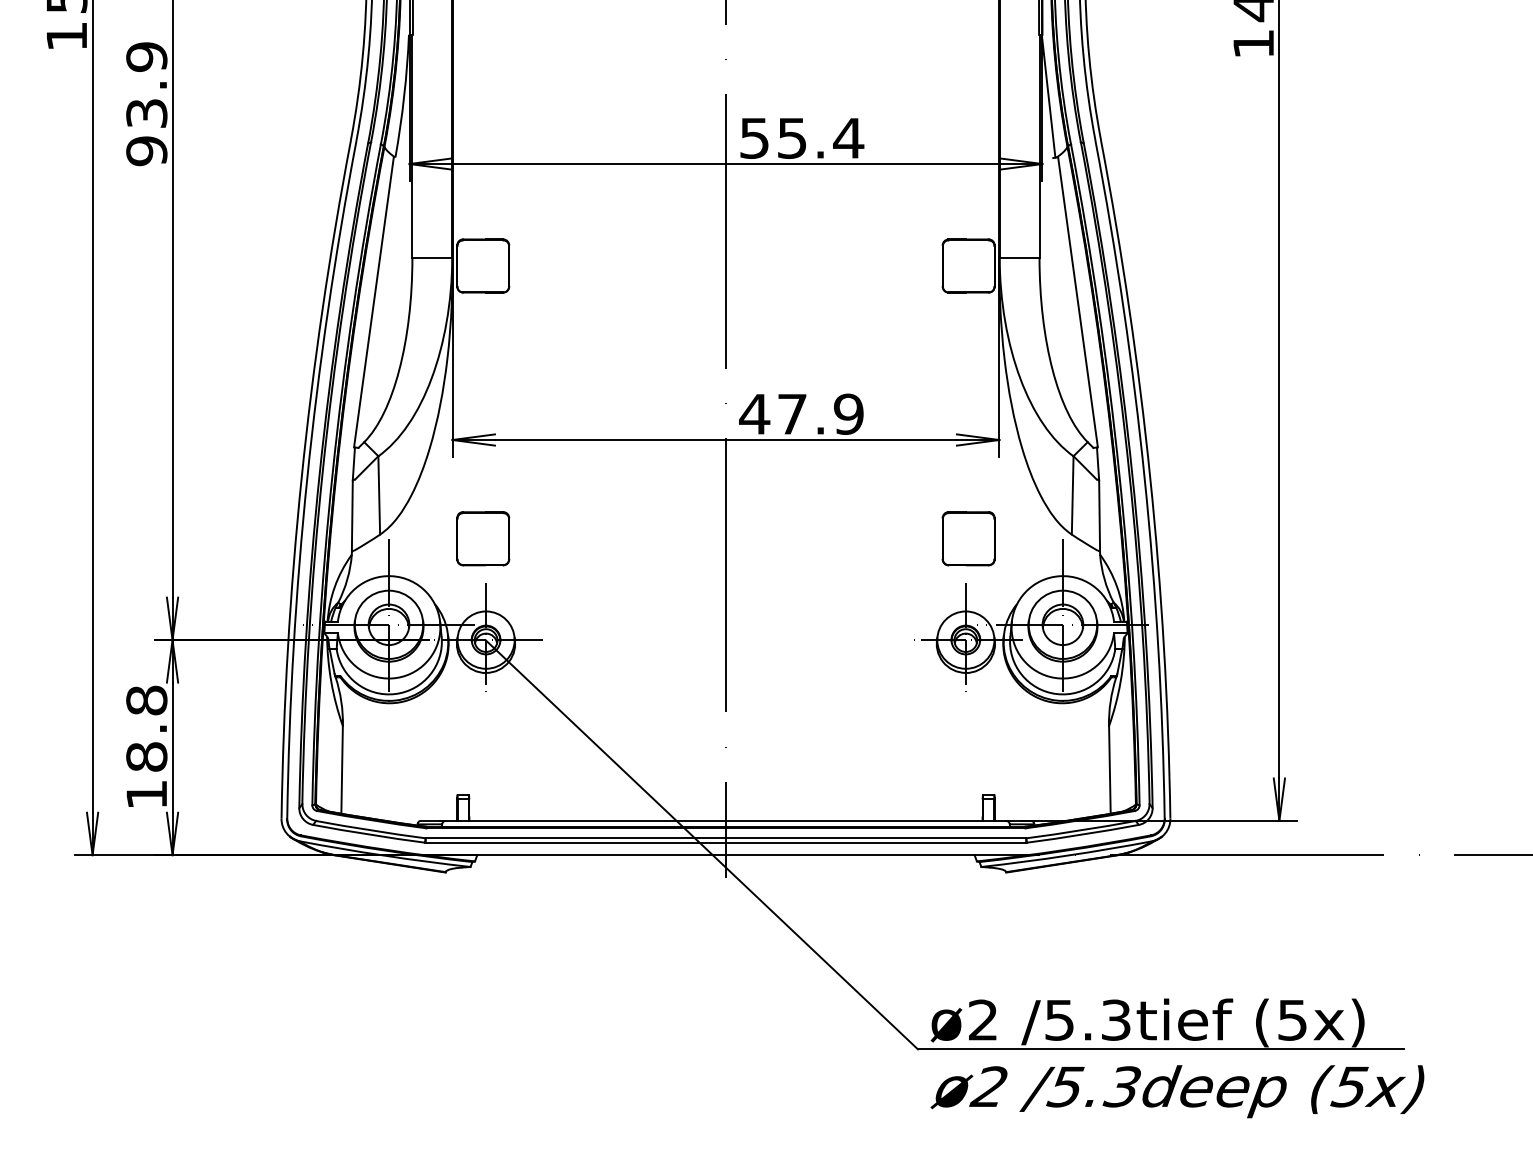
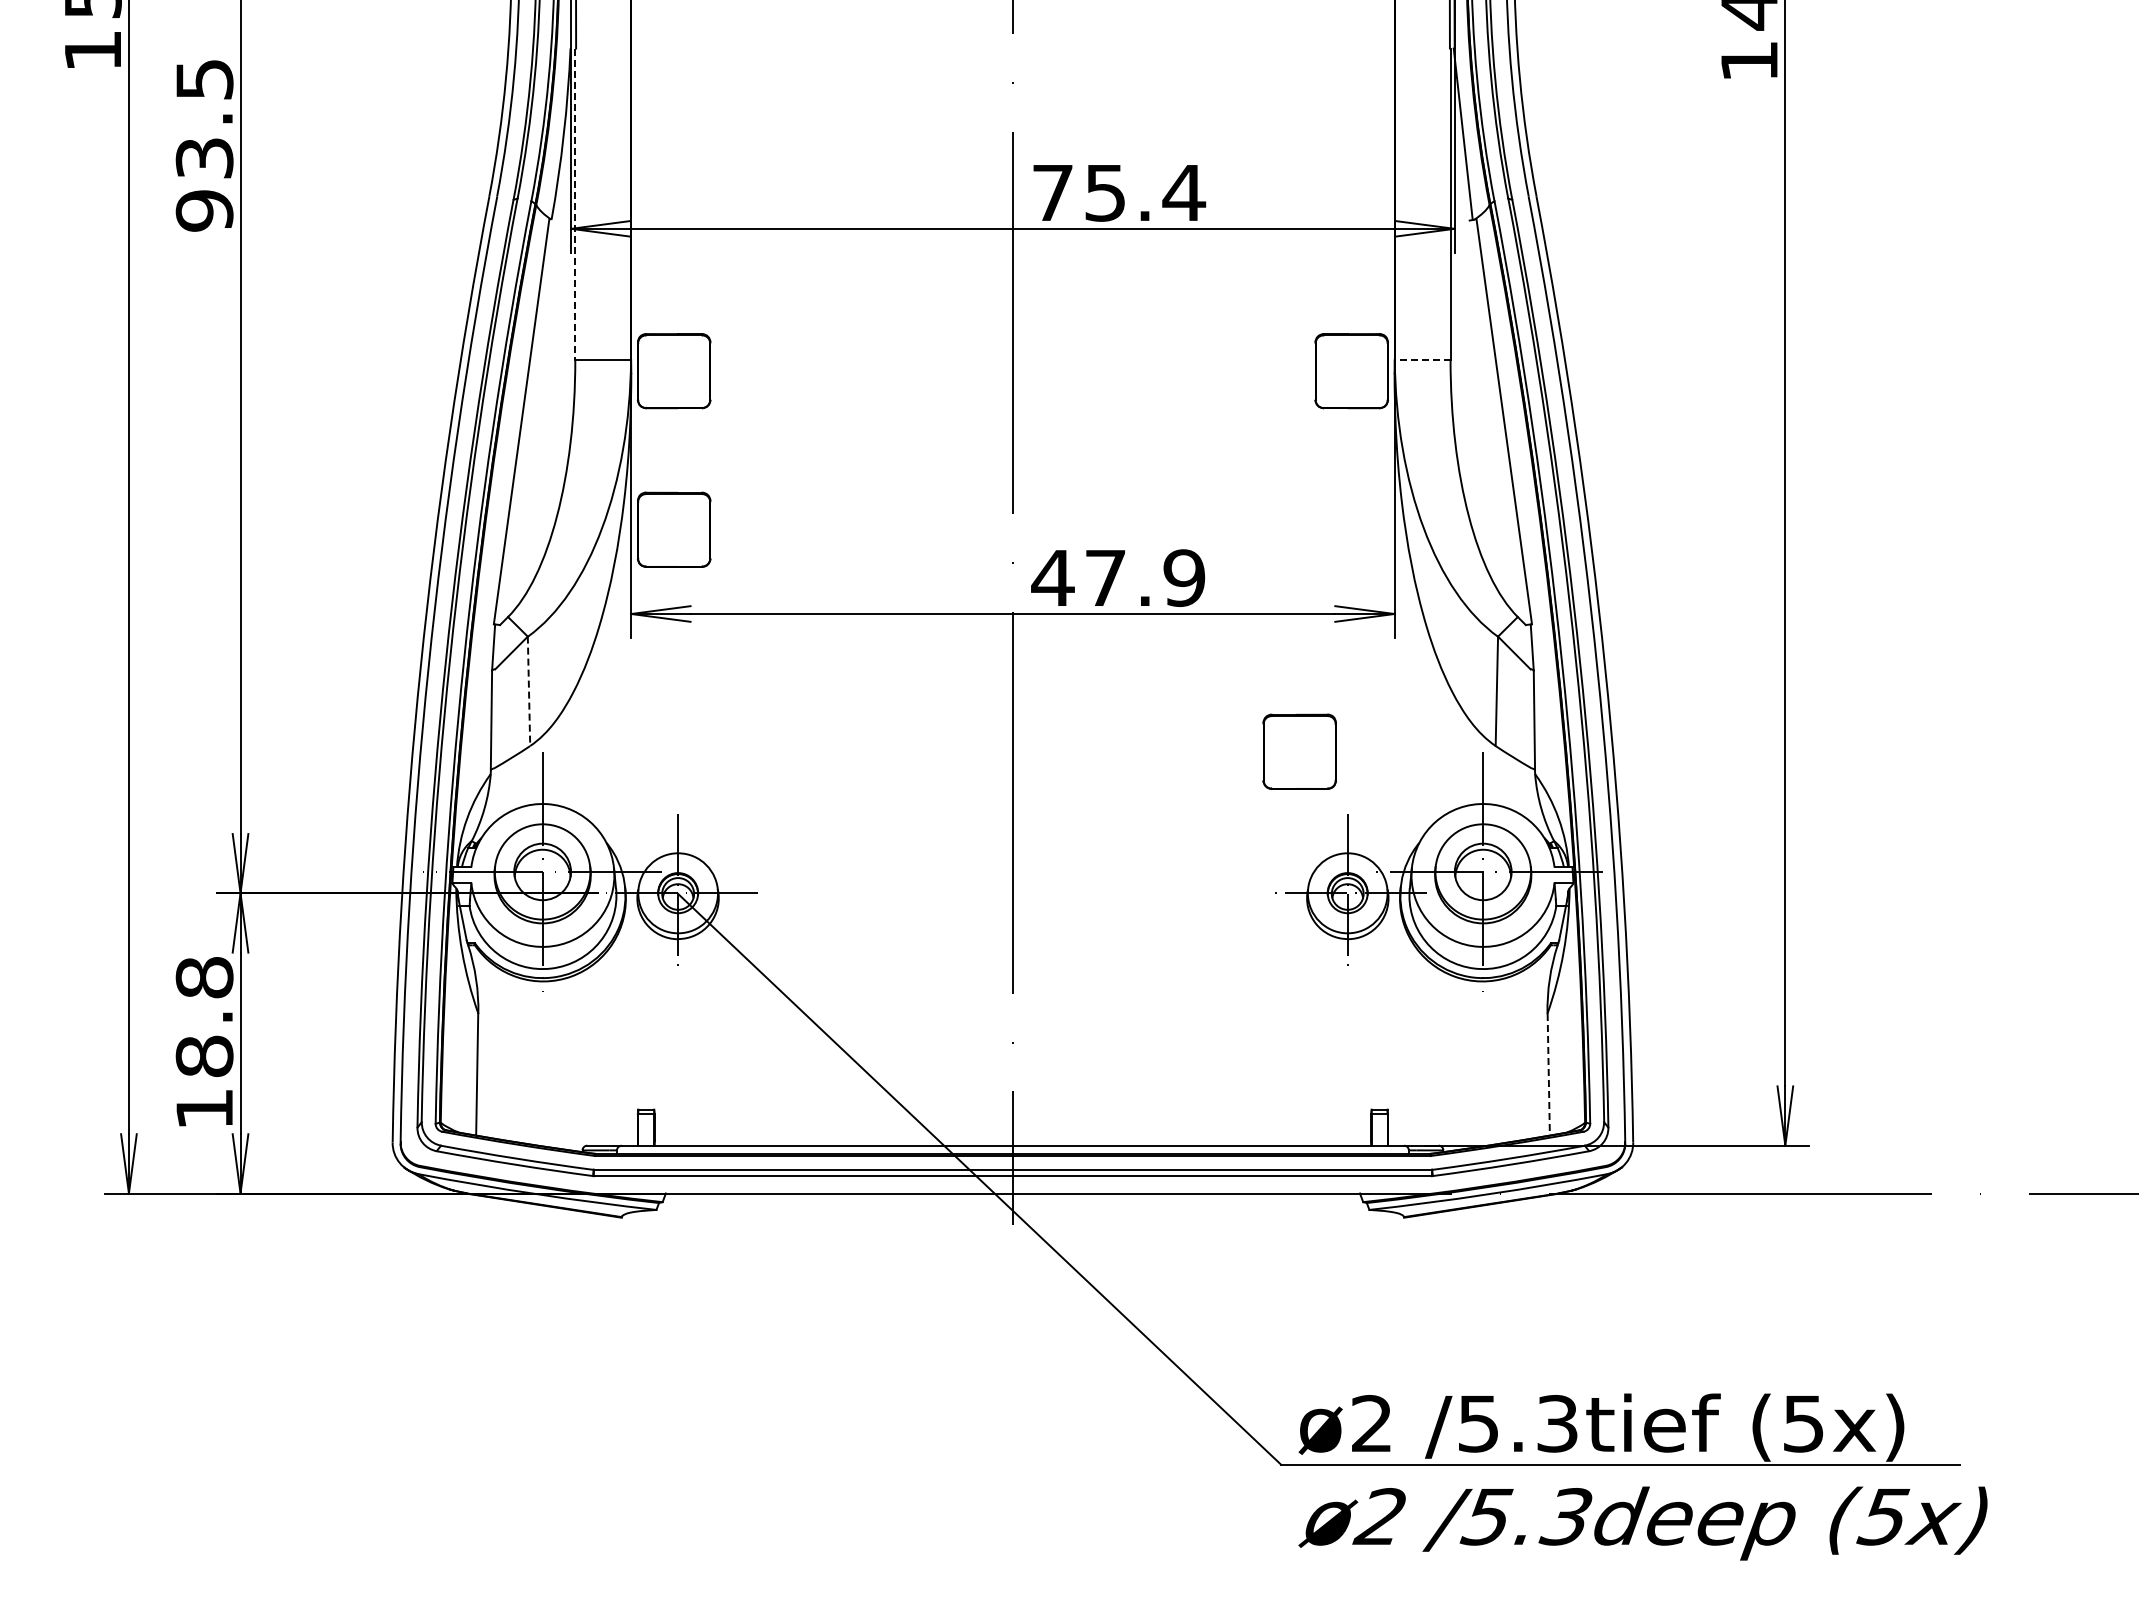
text: (146, 57) -> (204, 79), 93.9 -> 93.5
text: (754, 138) -> (1052, 193), 55.4 -> 75.4
line: (412, 146) -> (575, 204), solid -> dashed
line: (1019, 257) -> (1422, 359), solid -> dashed
line: (379, 495) -> (529, 691), solid -> dashed
part: (483, 538) -> (674, 529), moved
part: (968, 538) -> (1299, 751), moved
line: (1109, 769) -> (1548, 1074), solid -> dashed

